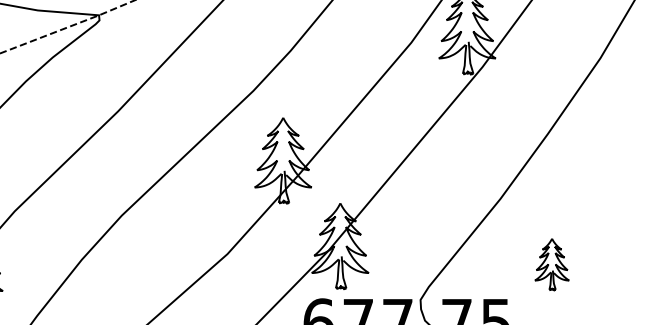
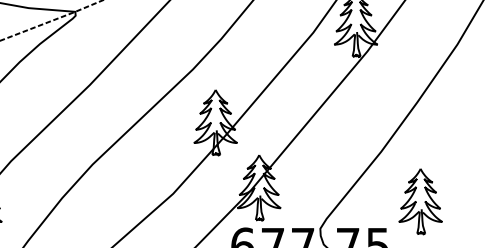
part: (551, 264) -> (420, 201), size x1.67

